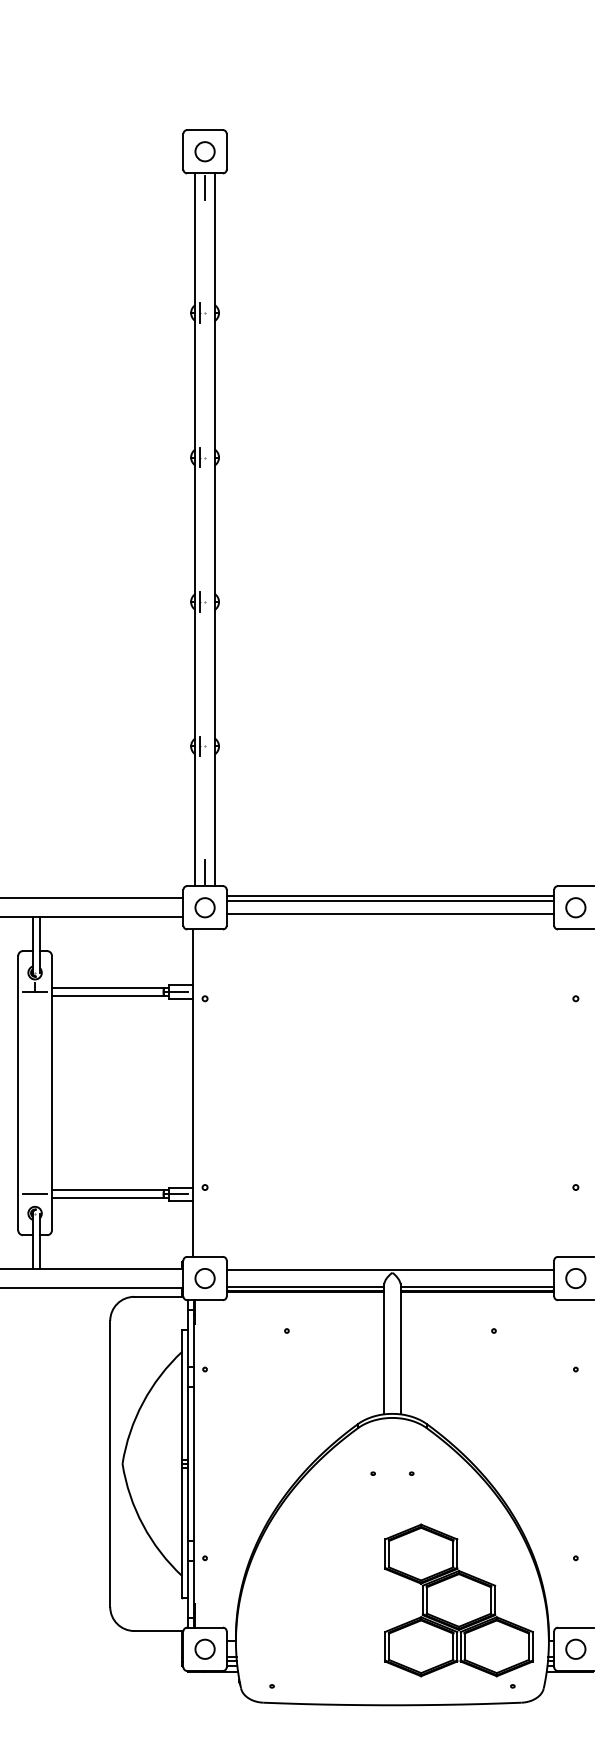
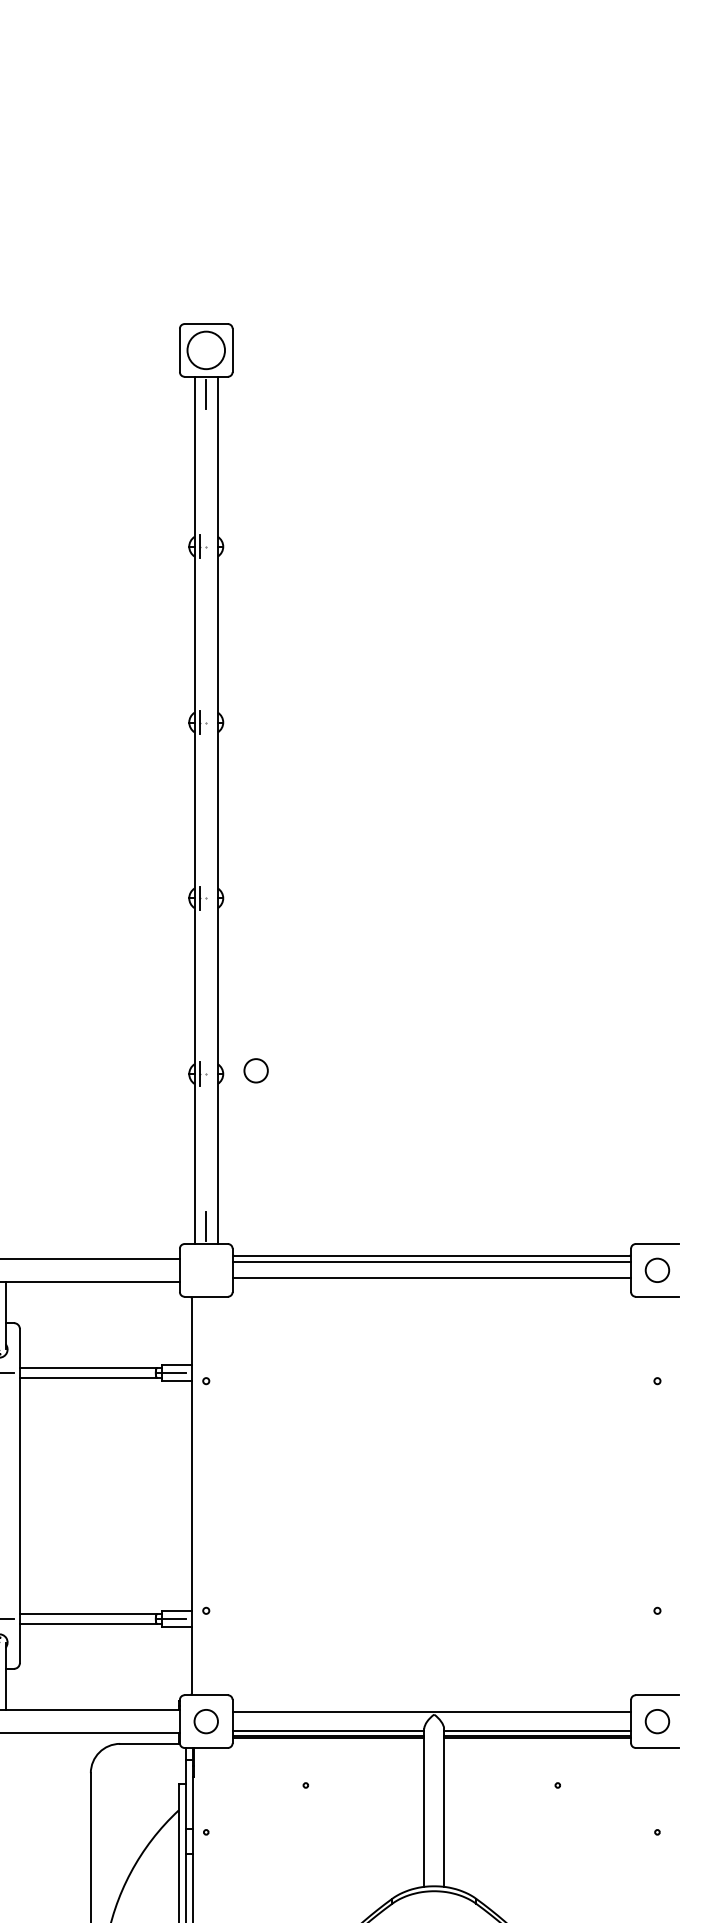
circle: (204, 151) -> (205, 350), size x1.6
circle: (204, 907) -> (255, 1070), moved

